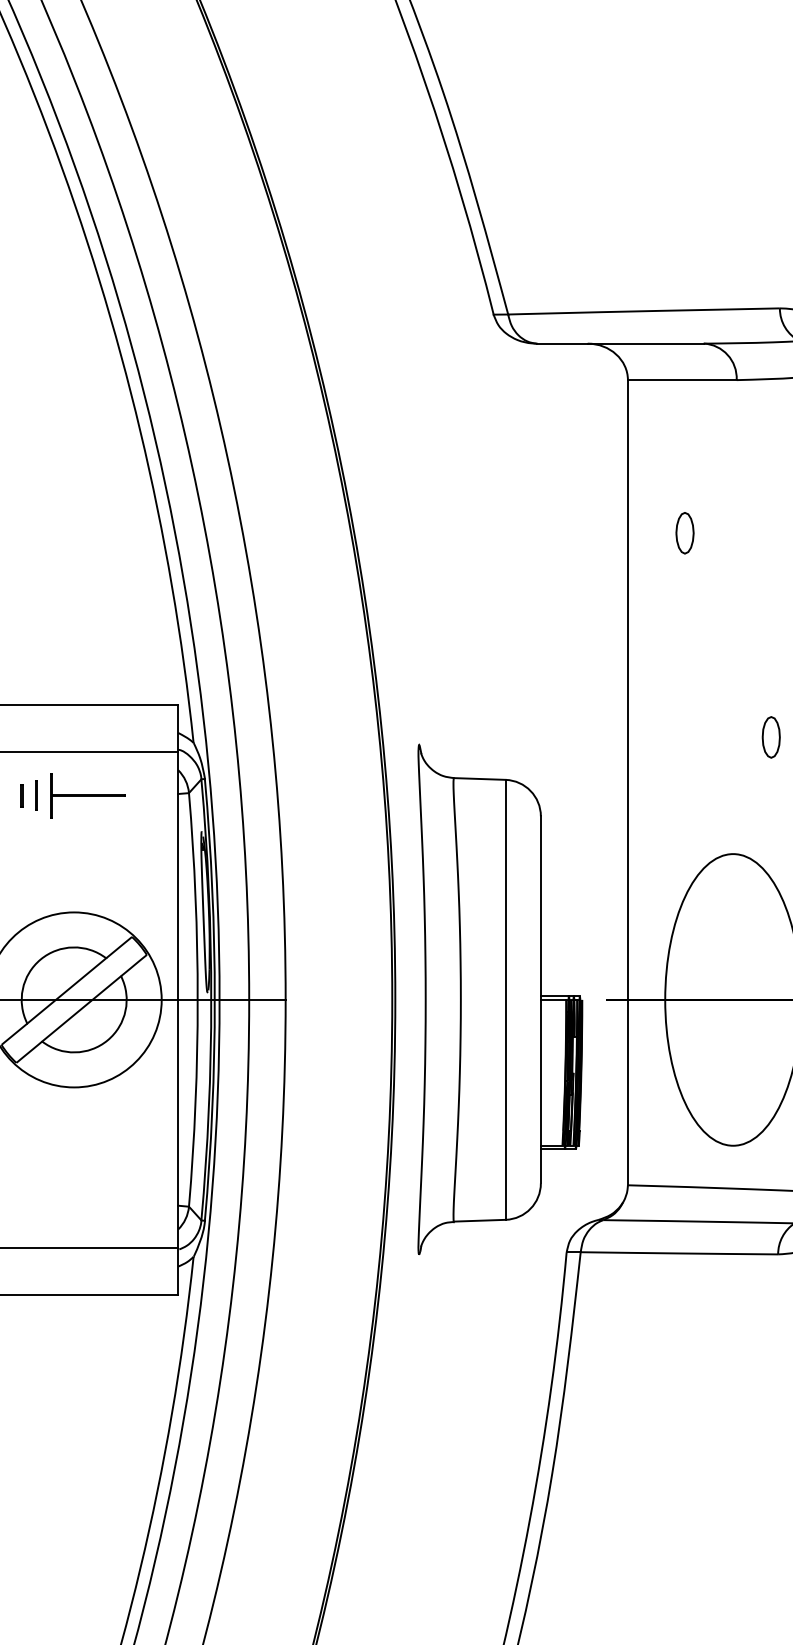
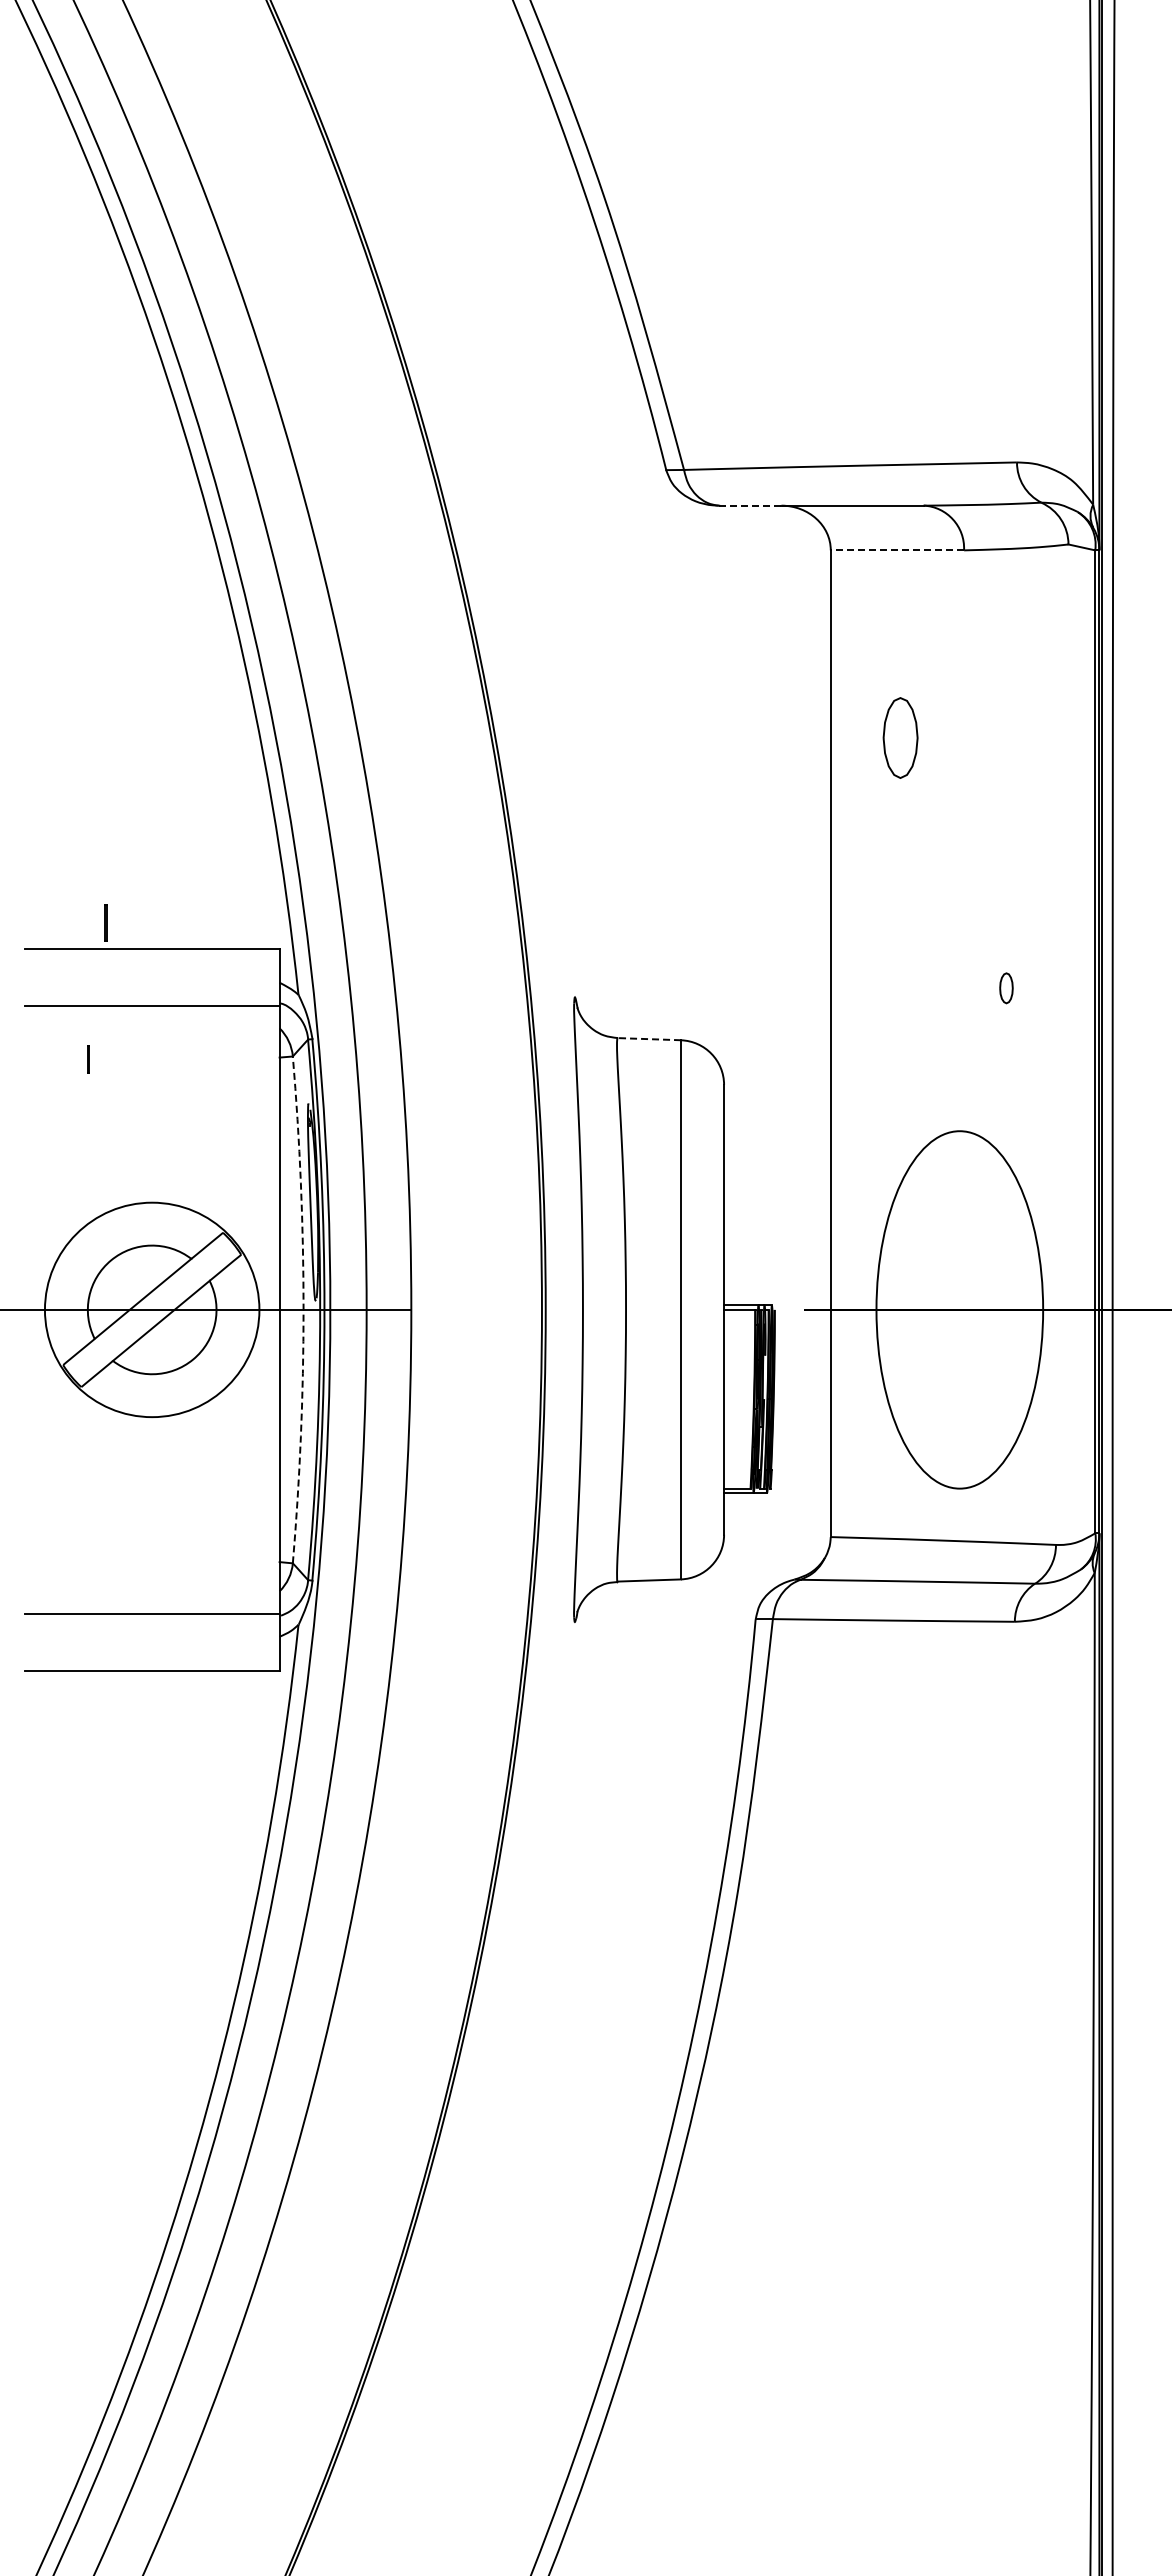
line: (561, 343) -> (749, 505), solid -> dashed
line: (682, 380) -> (897, 550), solid -> dashed
part: (684, 532) -> (900, 737), size x1.6
part: (771, 737) -> (1006, 988), size x0.6
line: (480, 779) -> (649, 1039), solid -> dashed
line: (36, 795) -> (105, 922), moved
part: (87, 795) -> (168, 1059), removed
arc: (197, 999) -> (303, 1309), solid -> dashed

